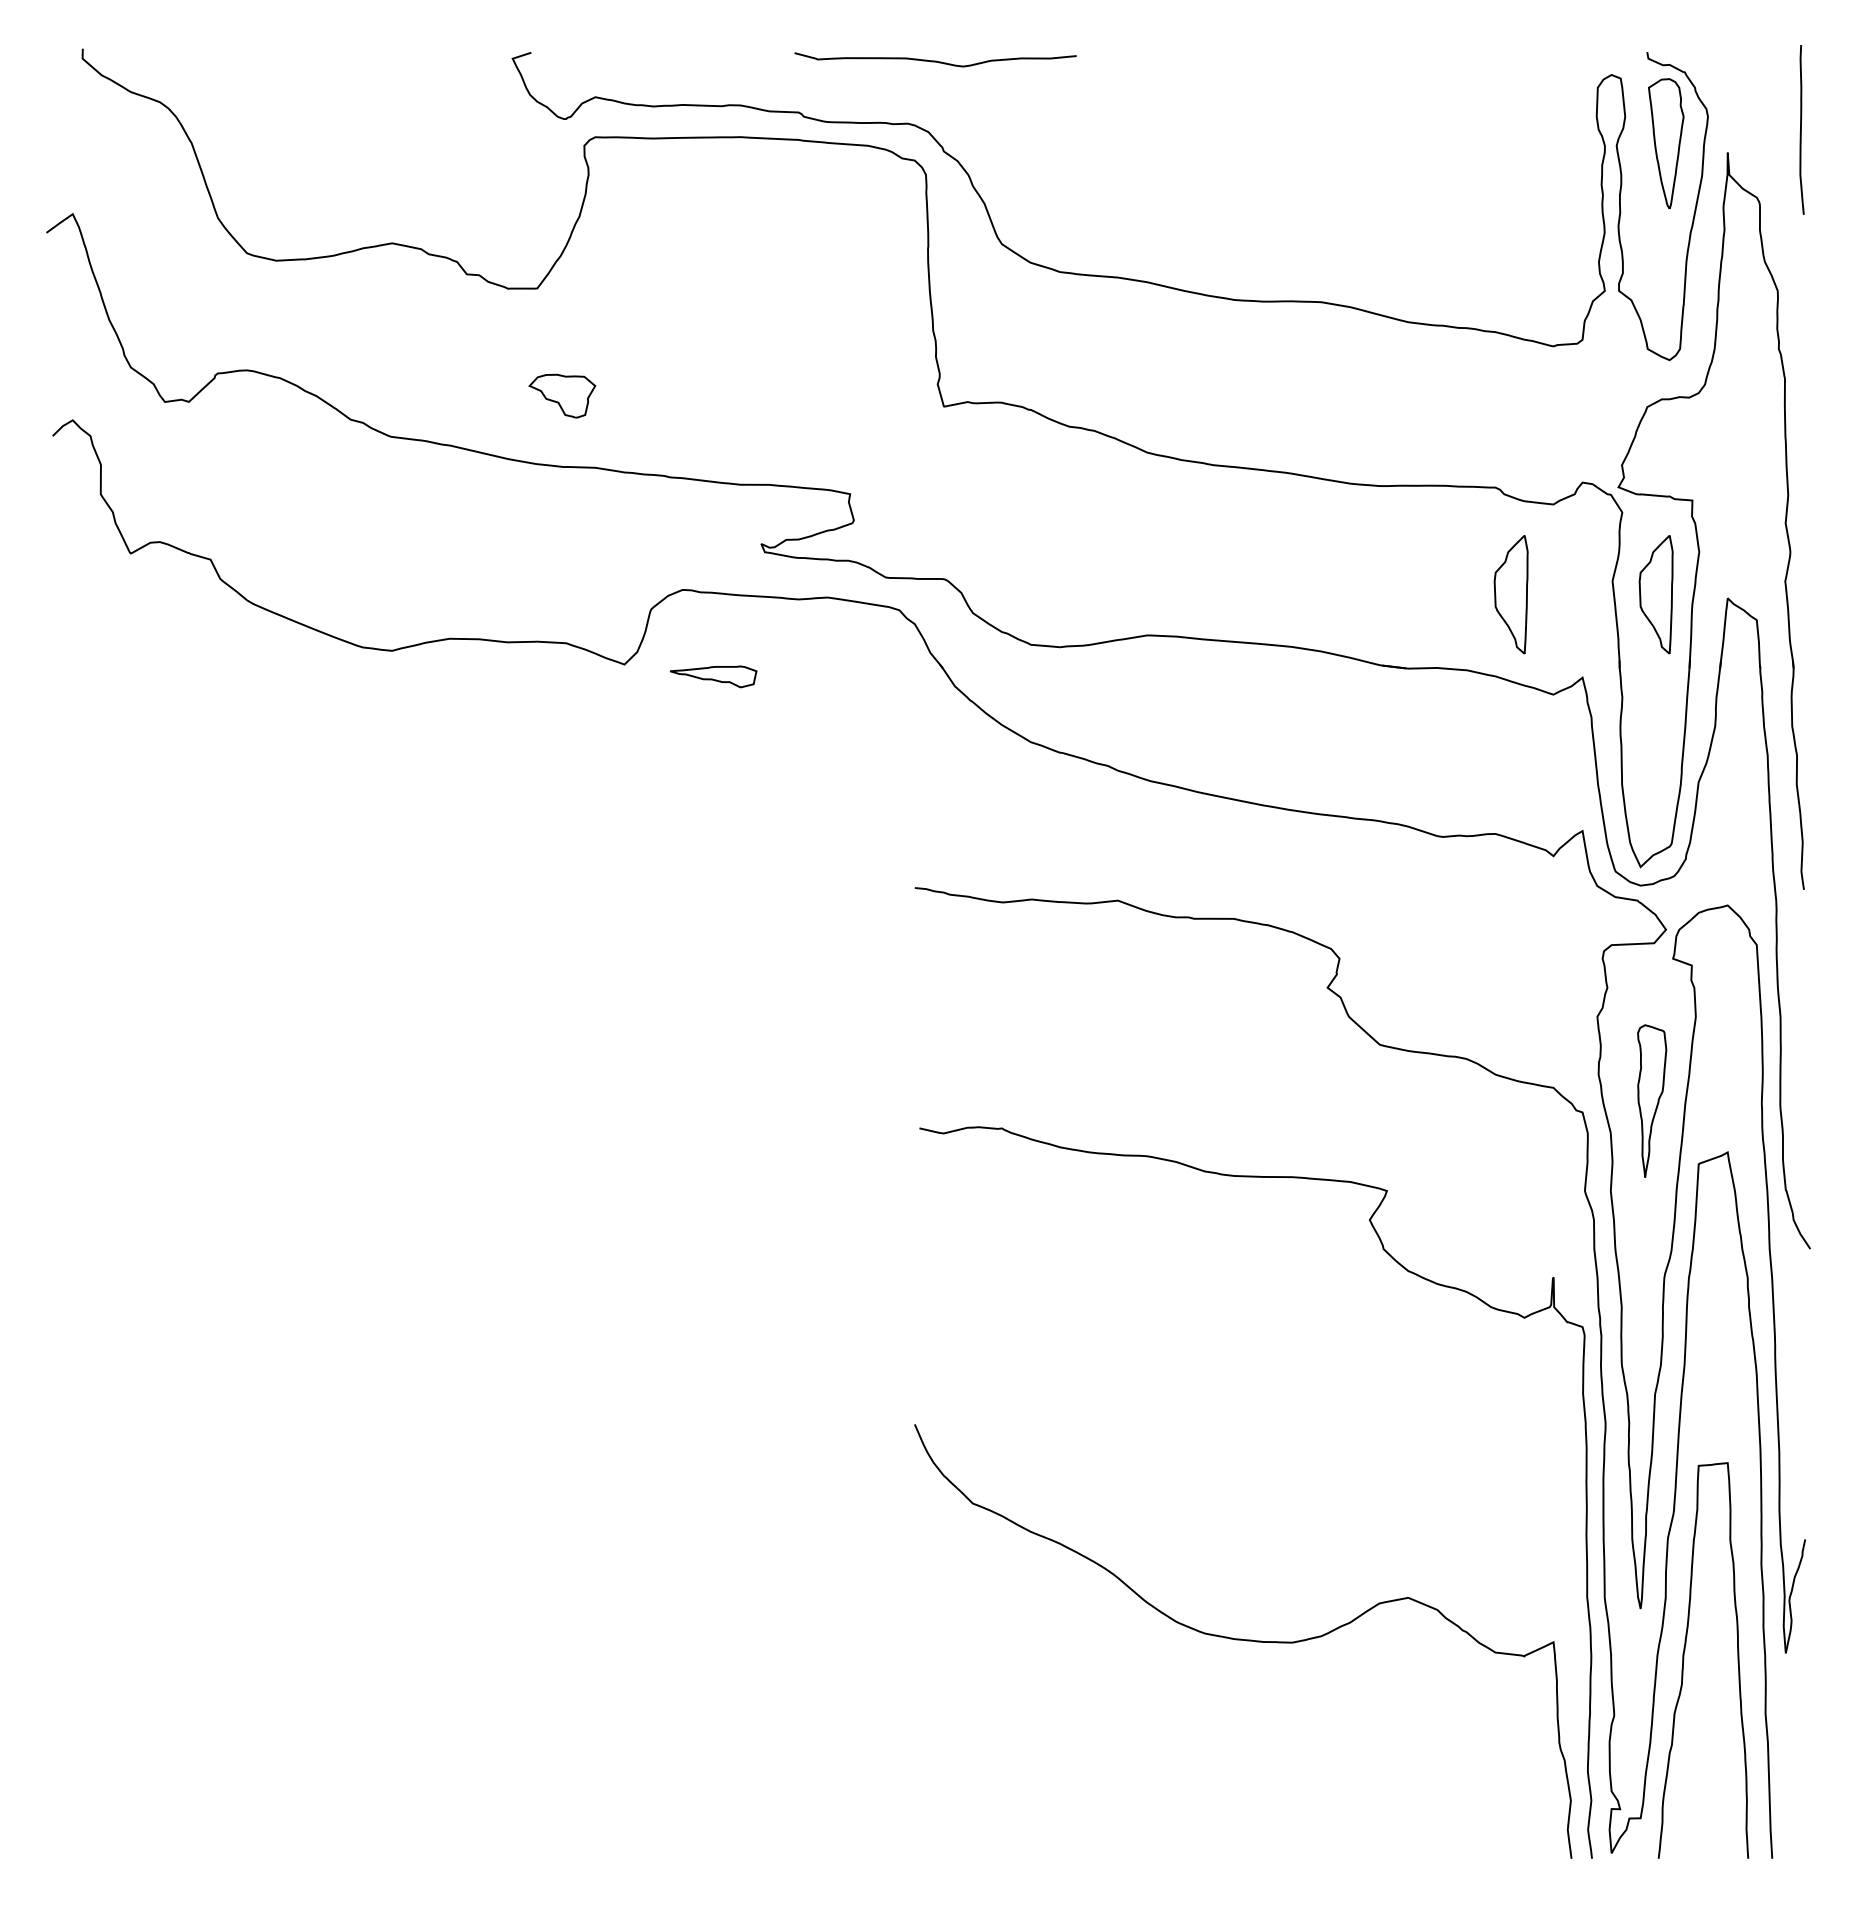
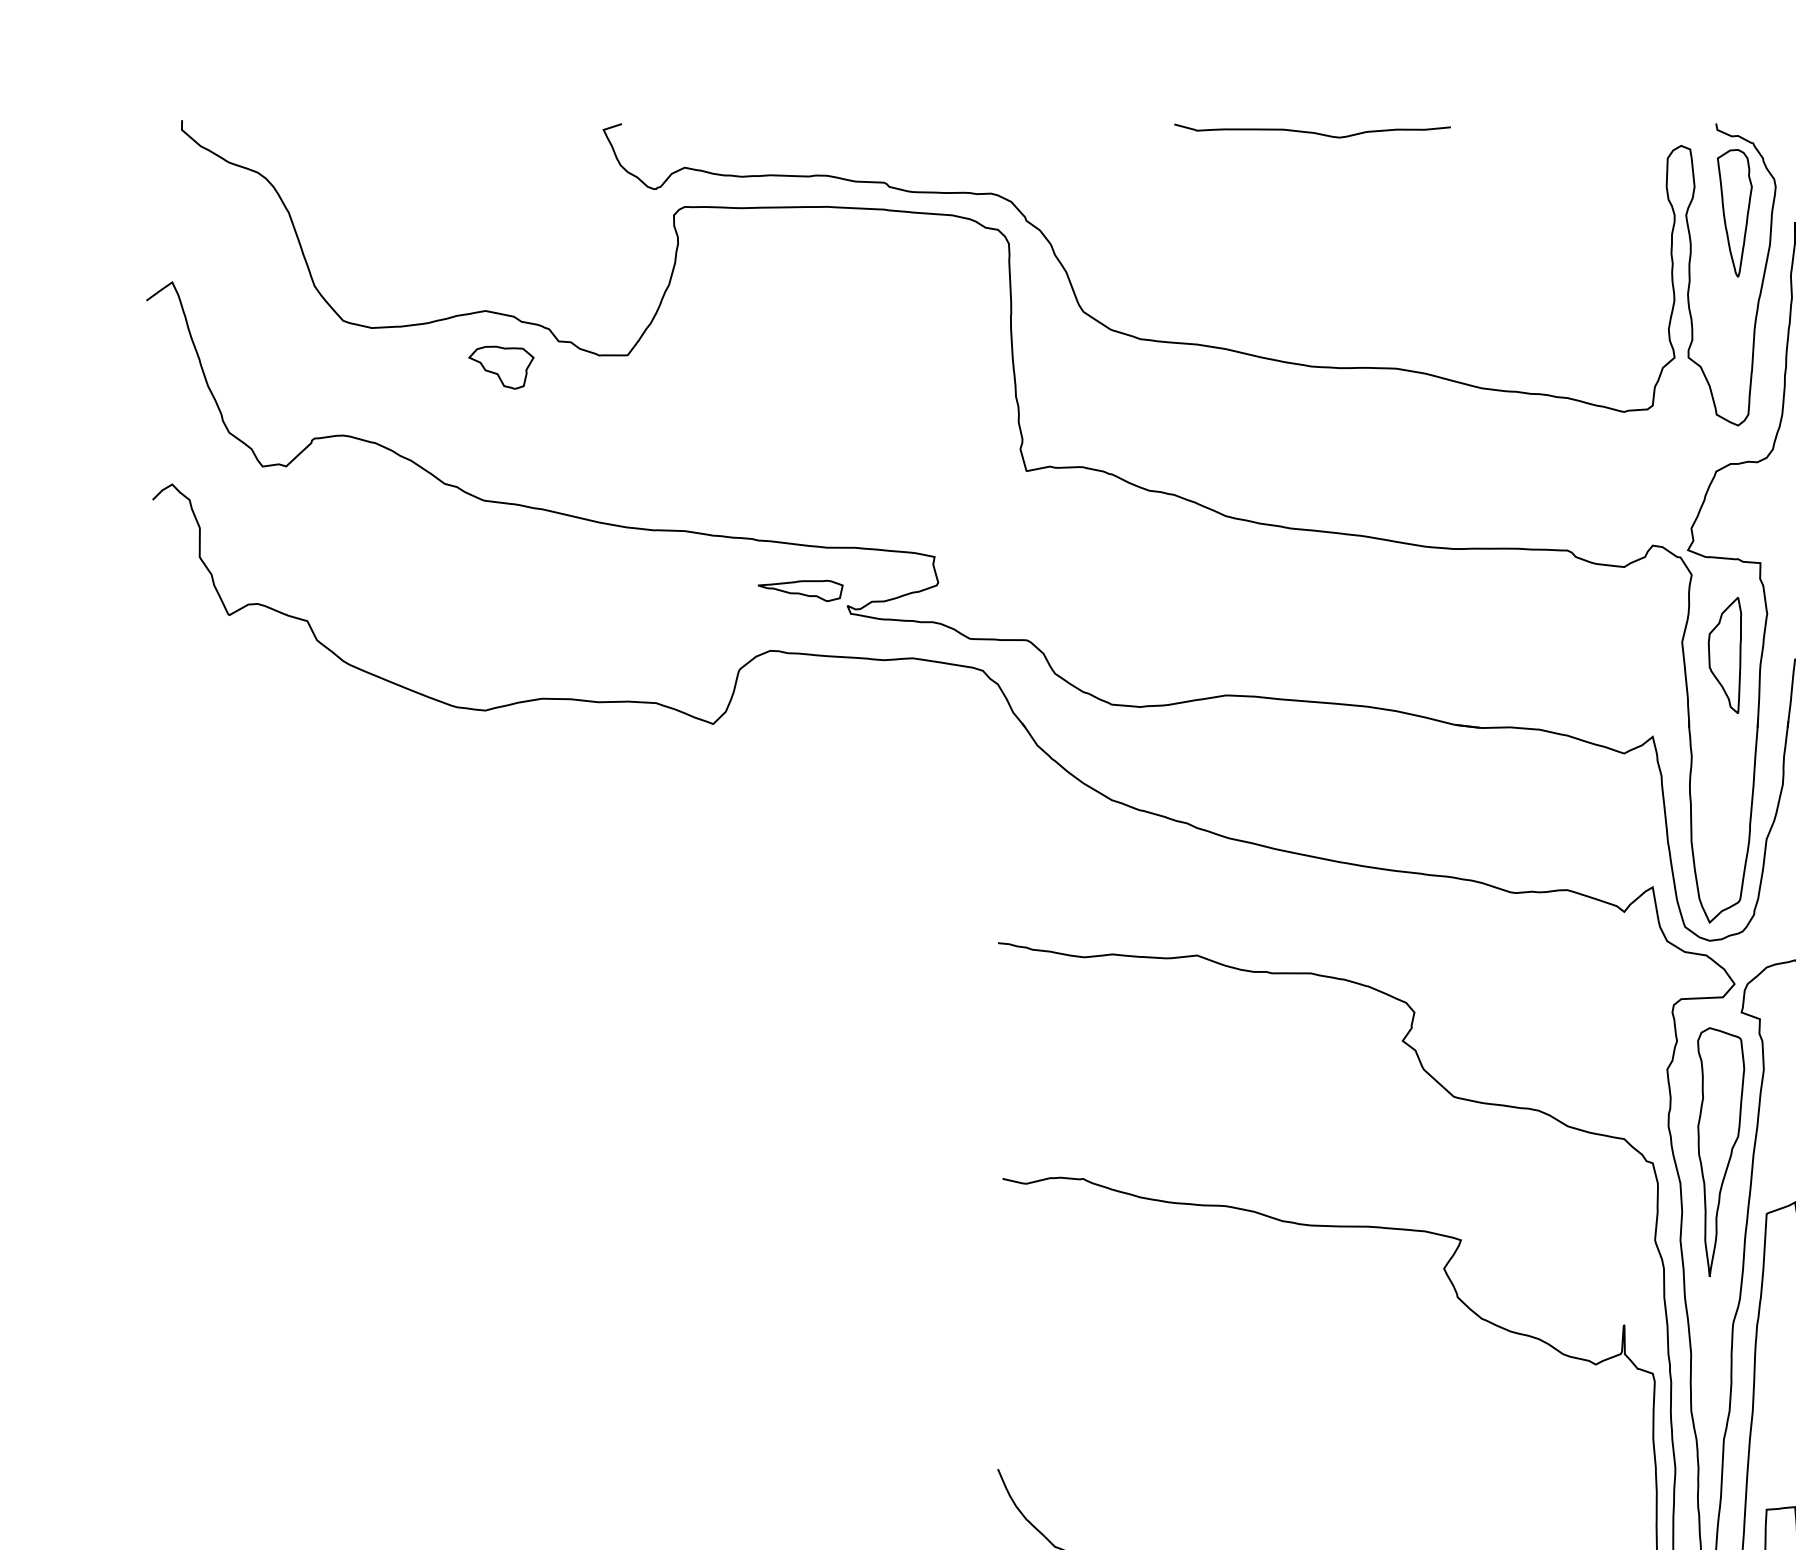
curve: (935, 60) -> (1312, 131), moved
part: (562, 395) -> (501, 367), moved
part: (1510, 594) -> (1582, 655), removed
part: (713, 676) -> (800, 590), moved
part: (1651, 1100) -> (1720, 1151), size x1.67

